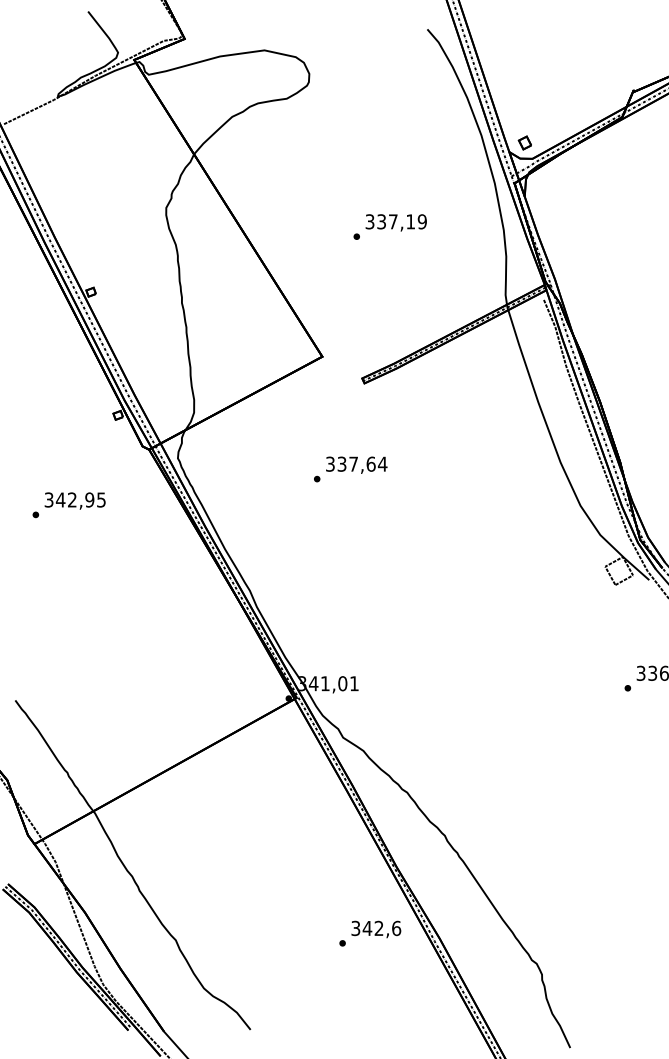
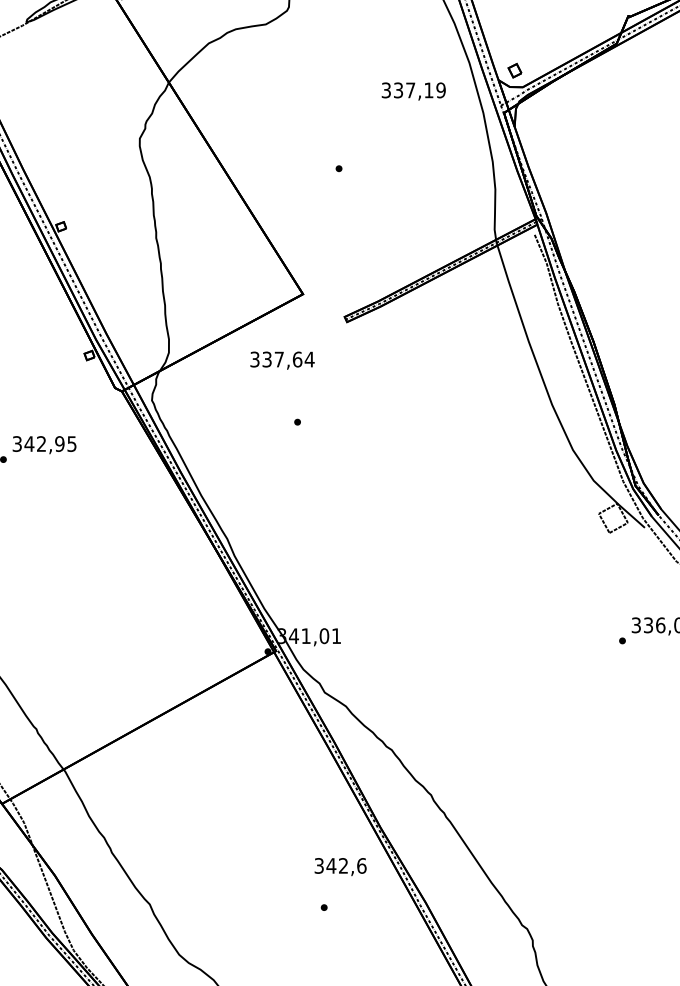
text: (395, 222) -> (412, 91), moved
text: (356, 464) -> (282, 359), moved
text: (376, 929) -> (340, 867), moved

